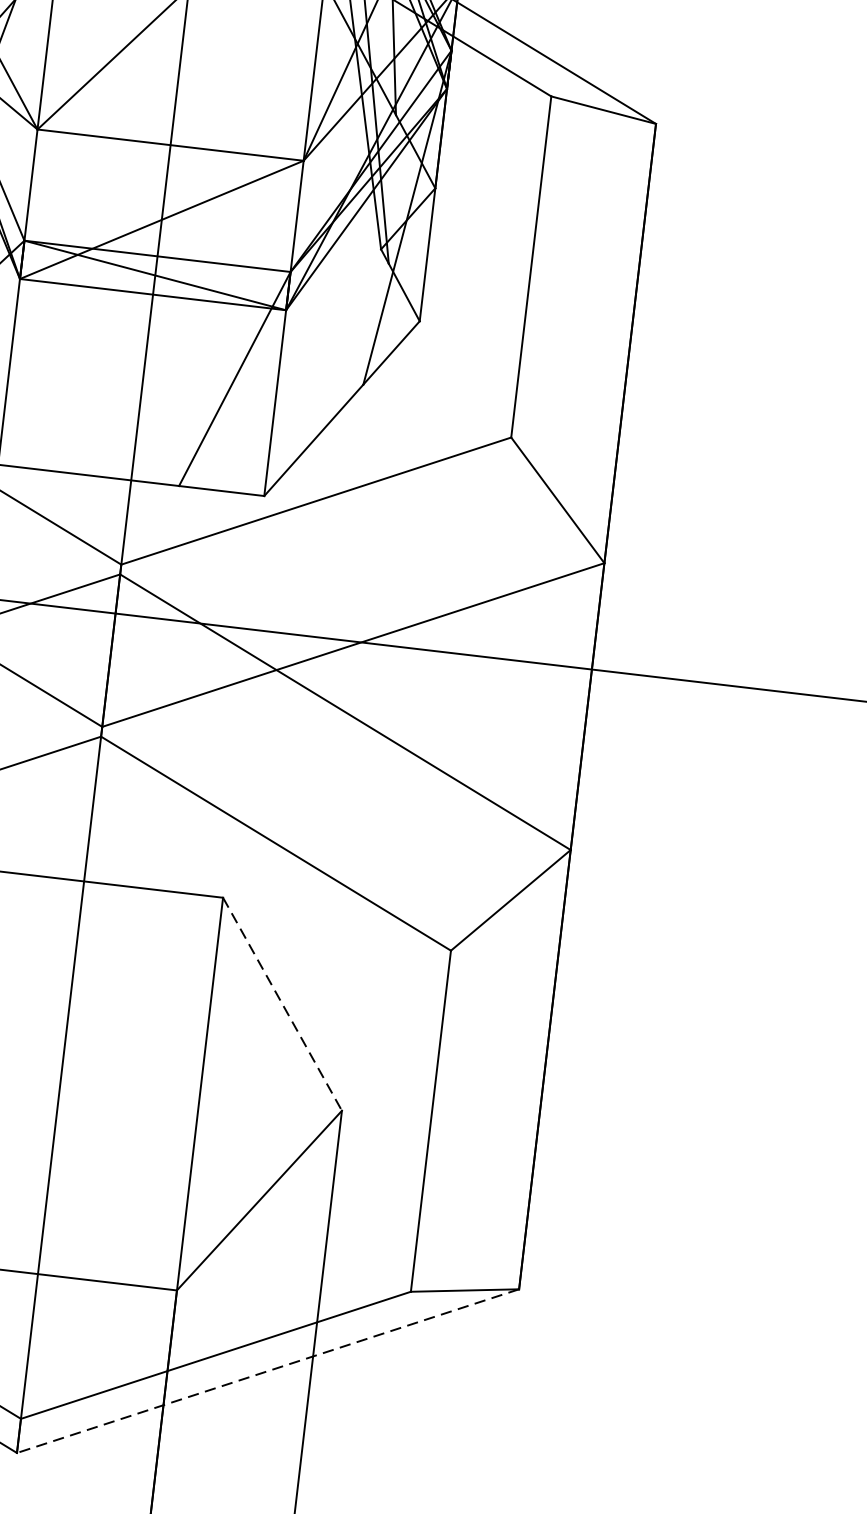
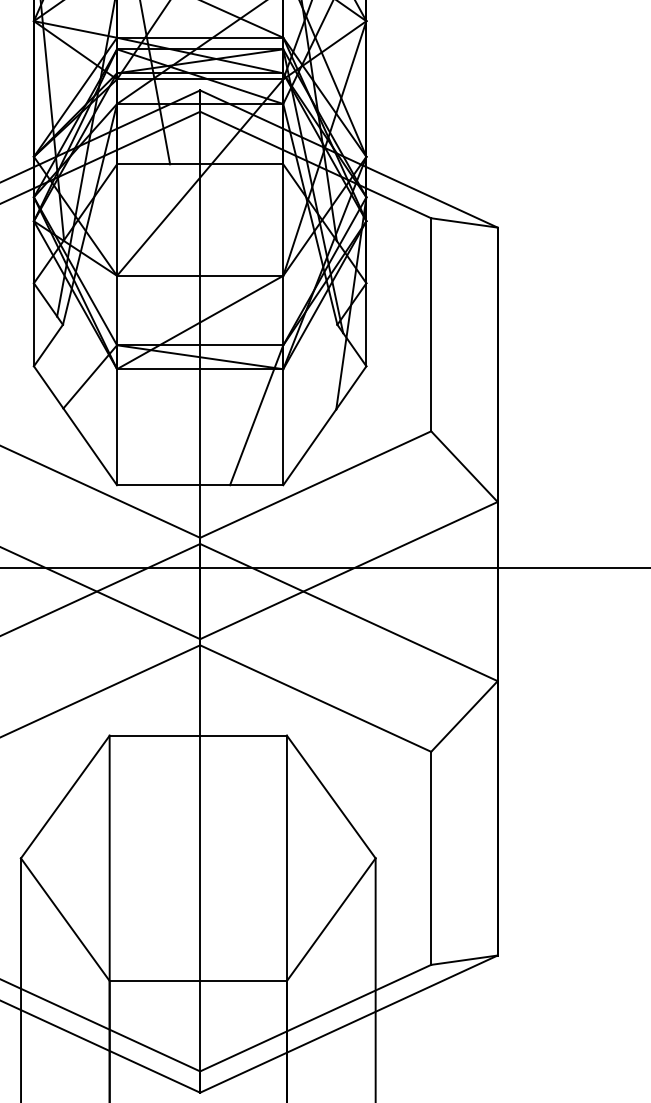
line: (282, 1005) -> (331, 797), dashed -> solid
line: (267, 1371) -> (348, 1024), dashed -> solid

